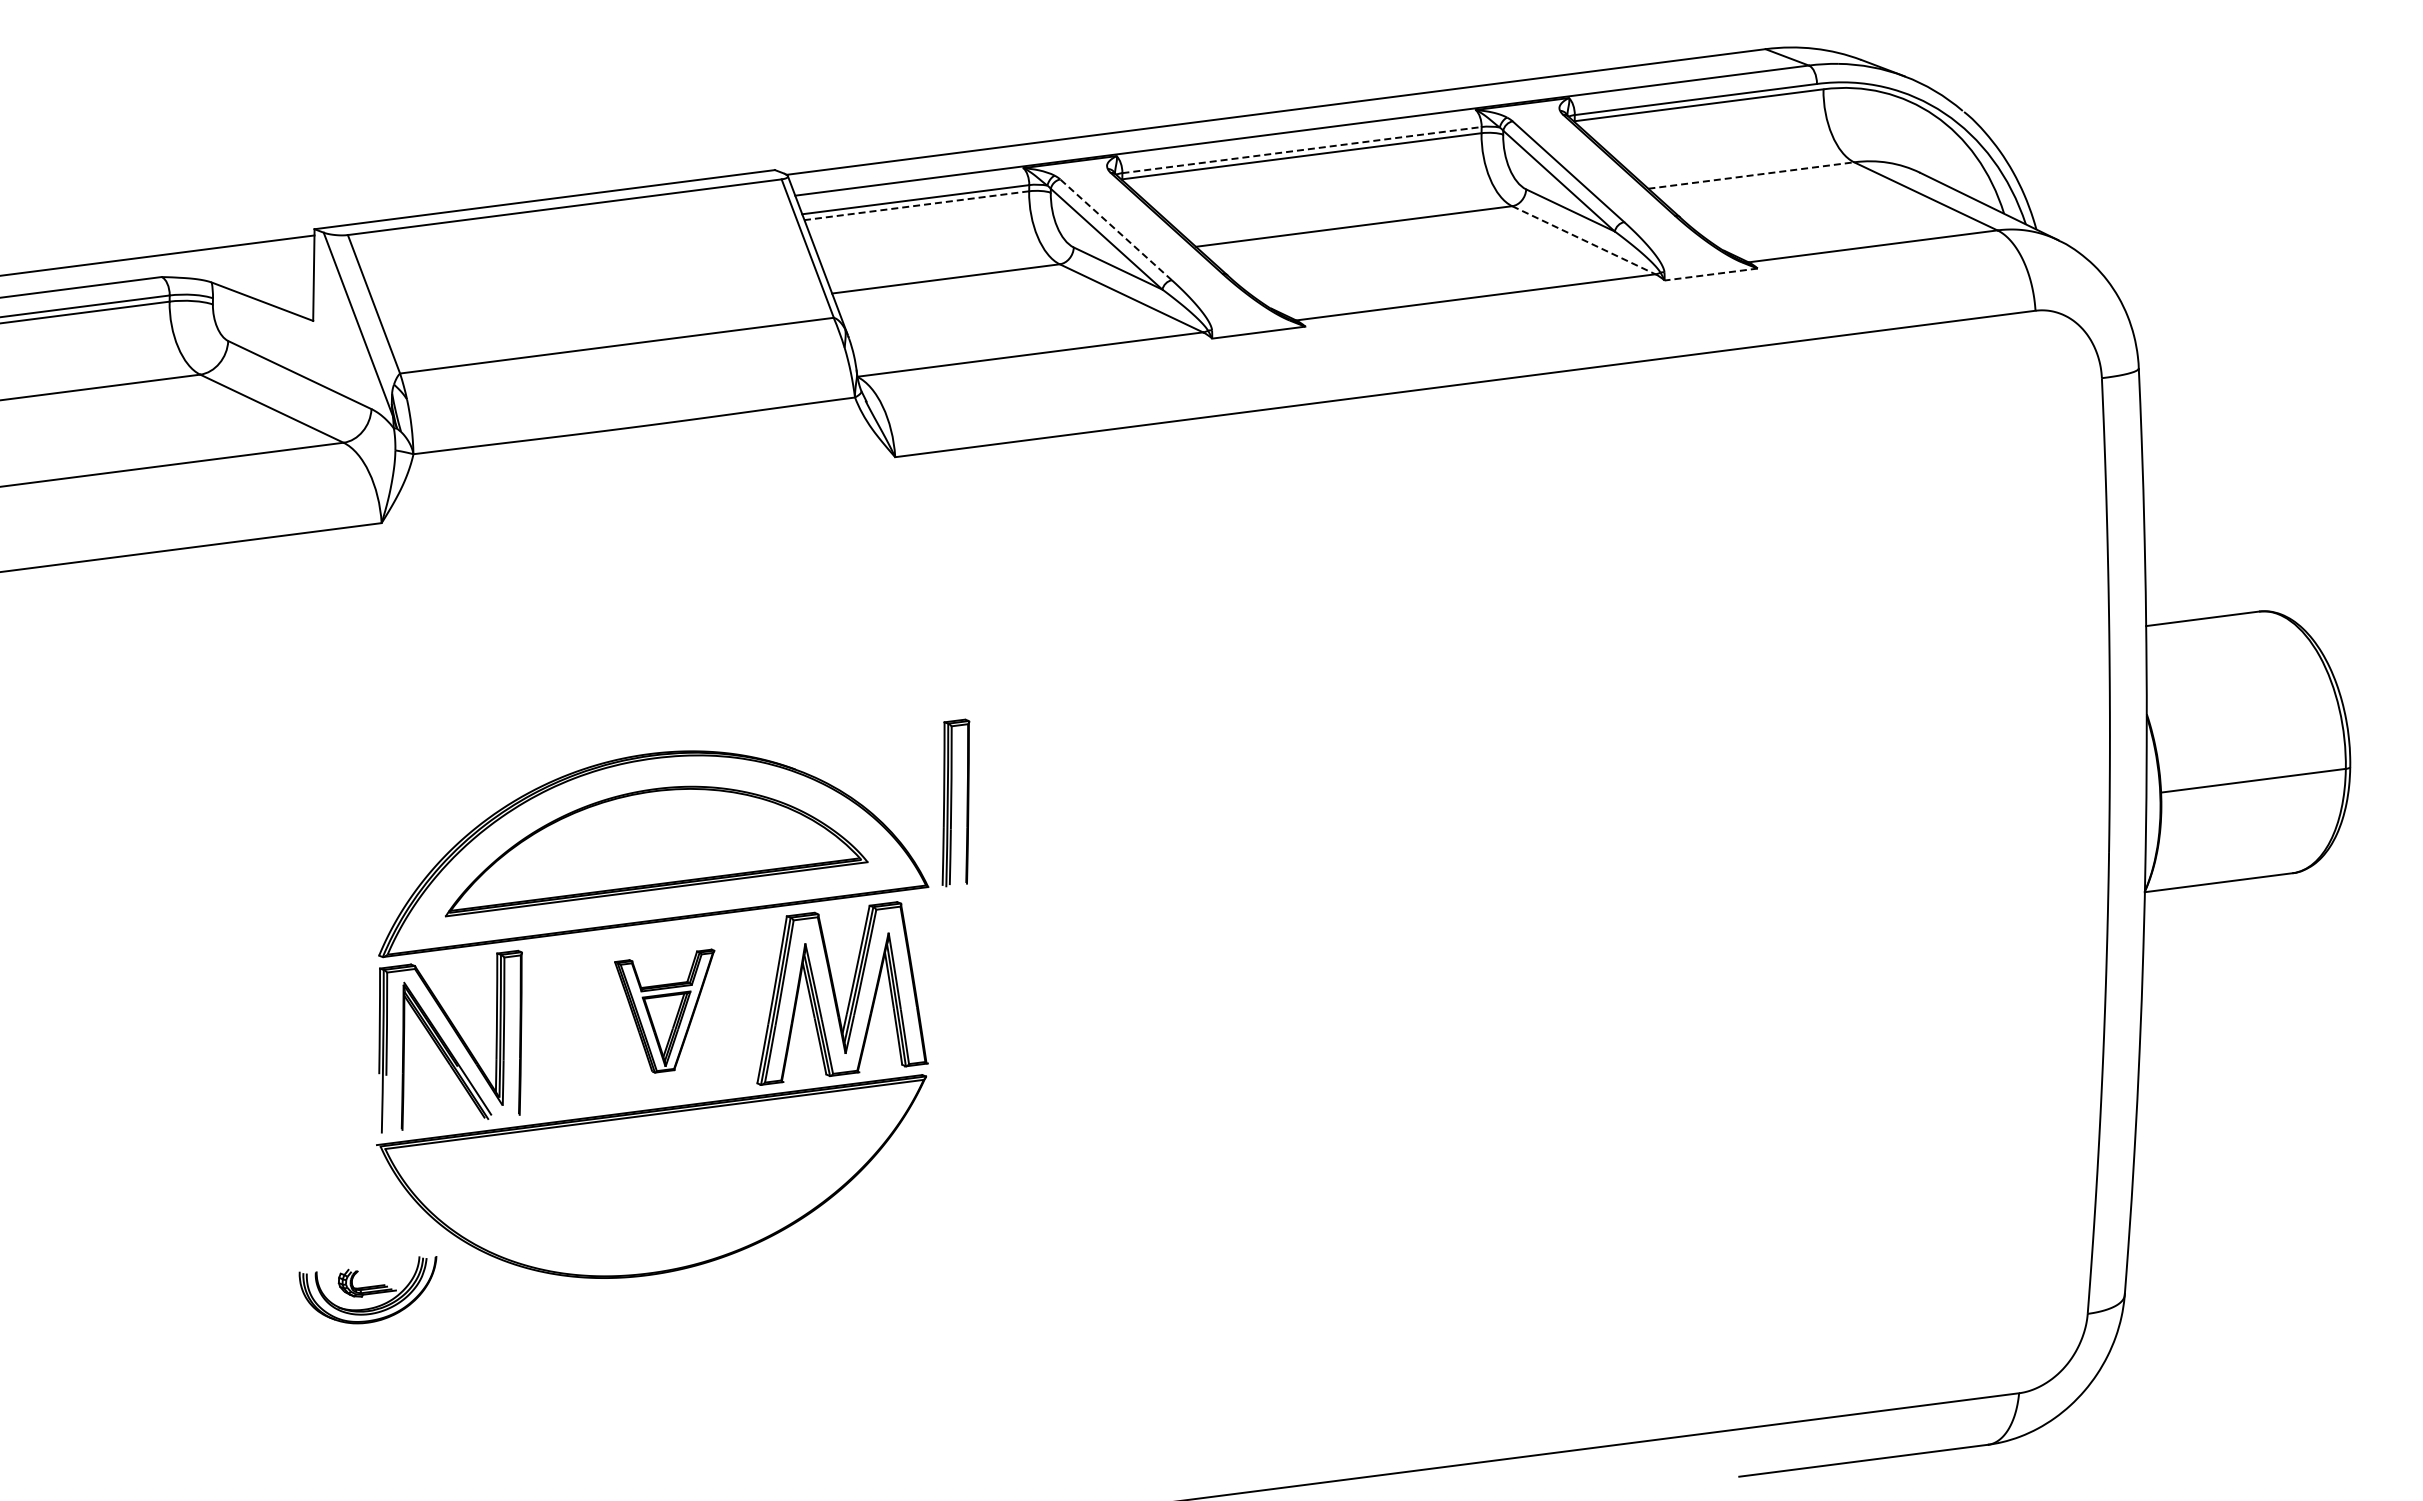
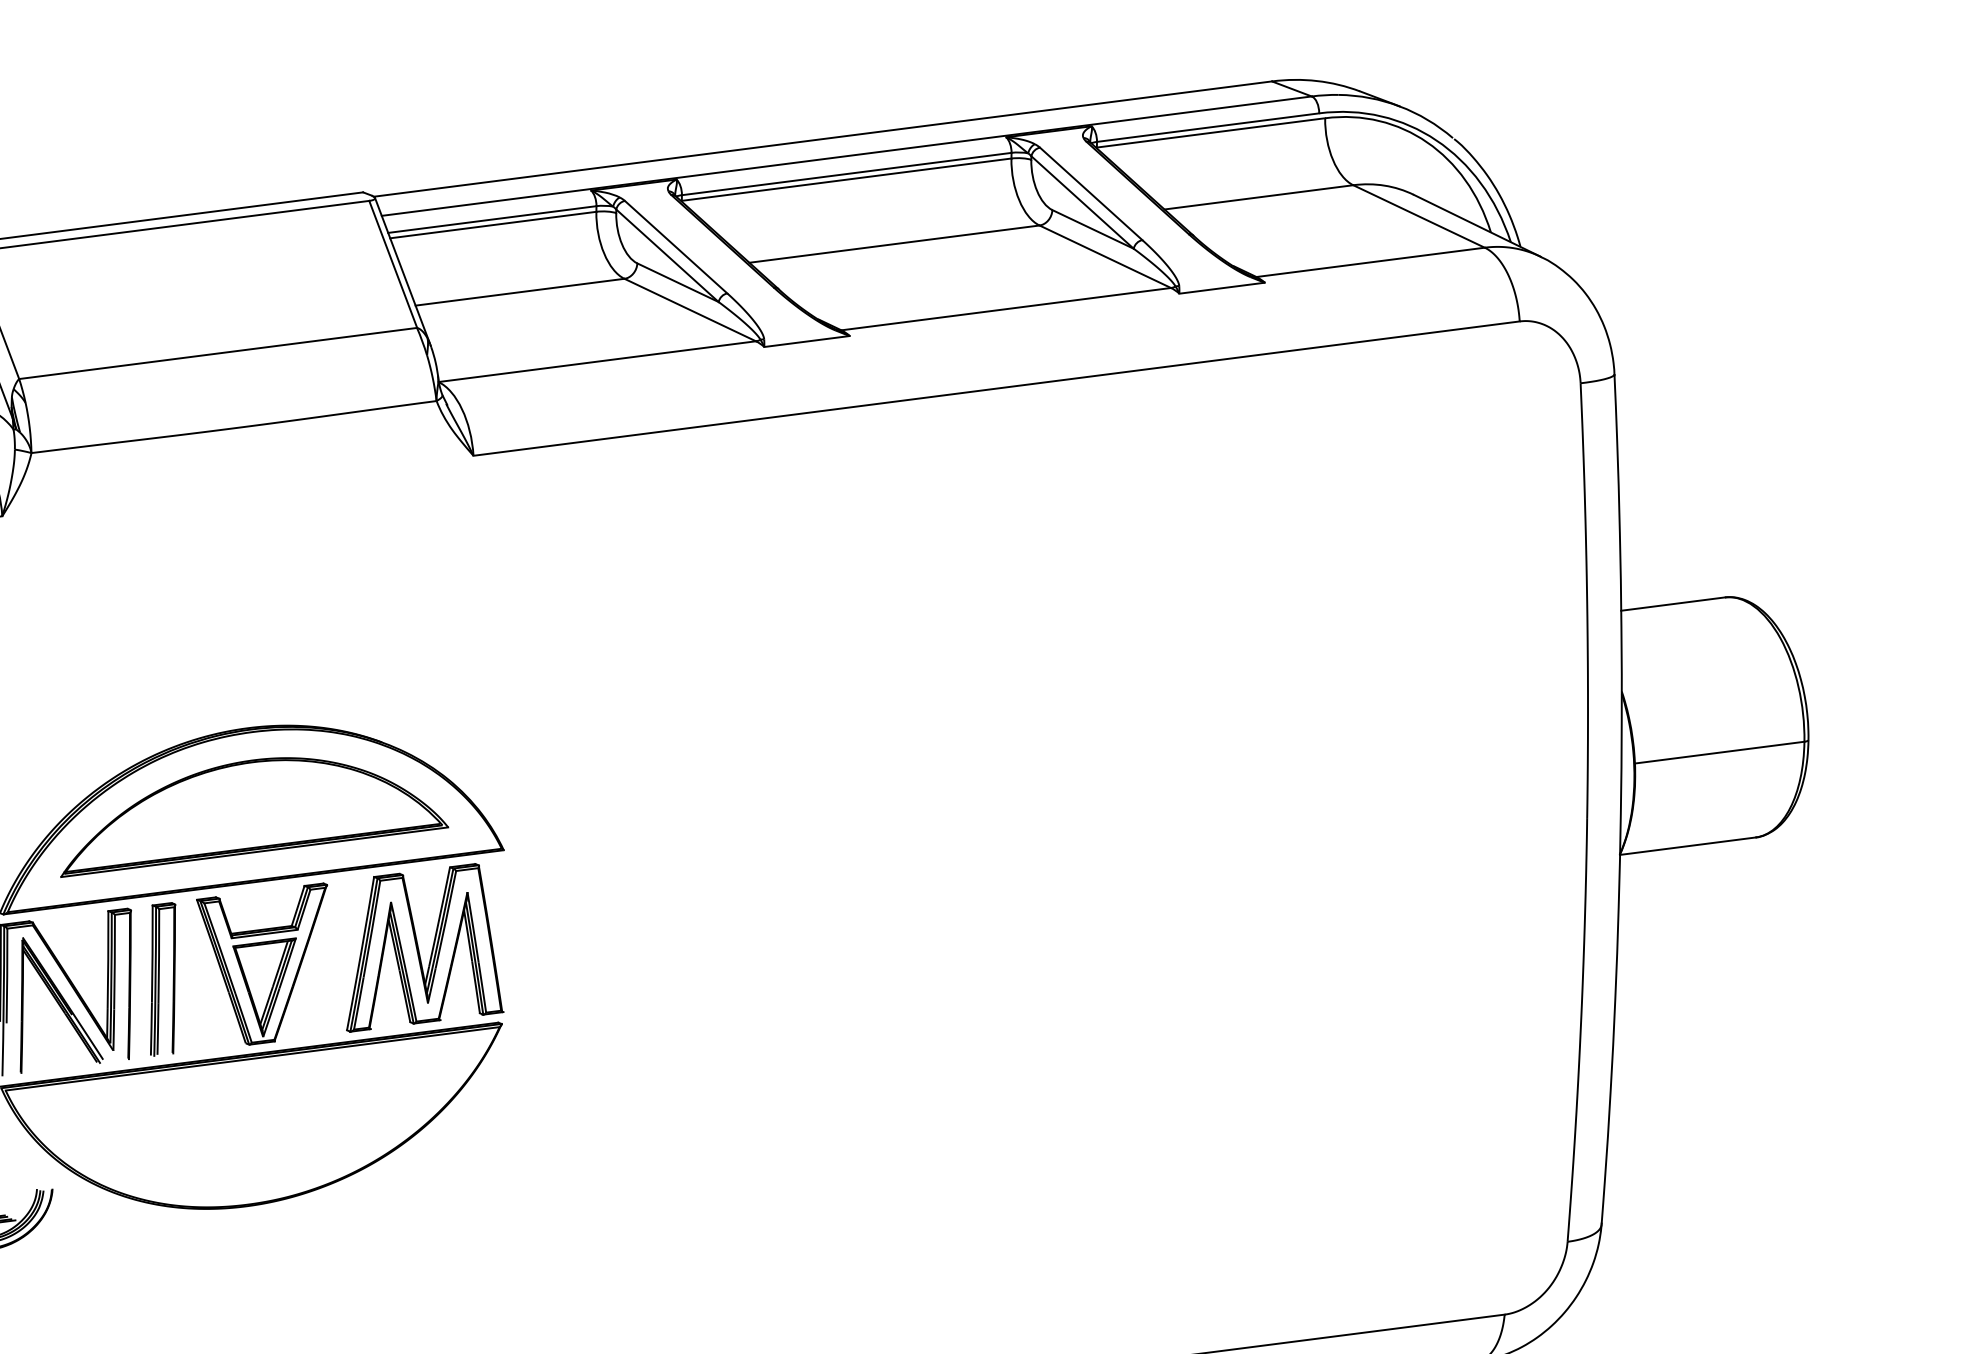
line: (1302, 150) -> (847, 174), dashed -> solid
line: (1751, 175) -> (1259, 197), dashed -> solid
line: (916, 205) -> (493, 224), dashed -> solid
line: (1115, 229) -> (675, 246), dashed -> solid
line: (1584, 240) -> (1105, 256), dashed -> solid
line: (1711, 274) -> (1222, 288), dashed -> solid
part: (955, 802) -> (162, 979), moved
part: (664, 1010) -> (261, 963), size x1.43

